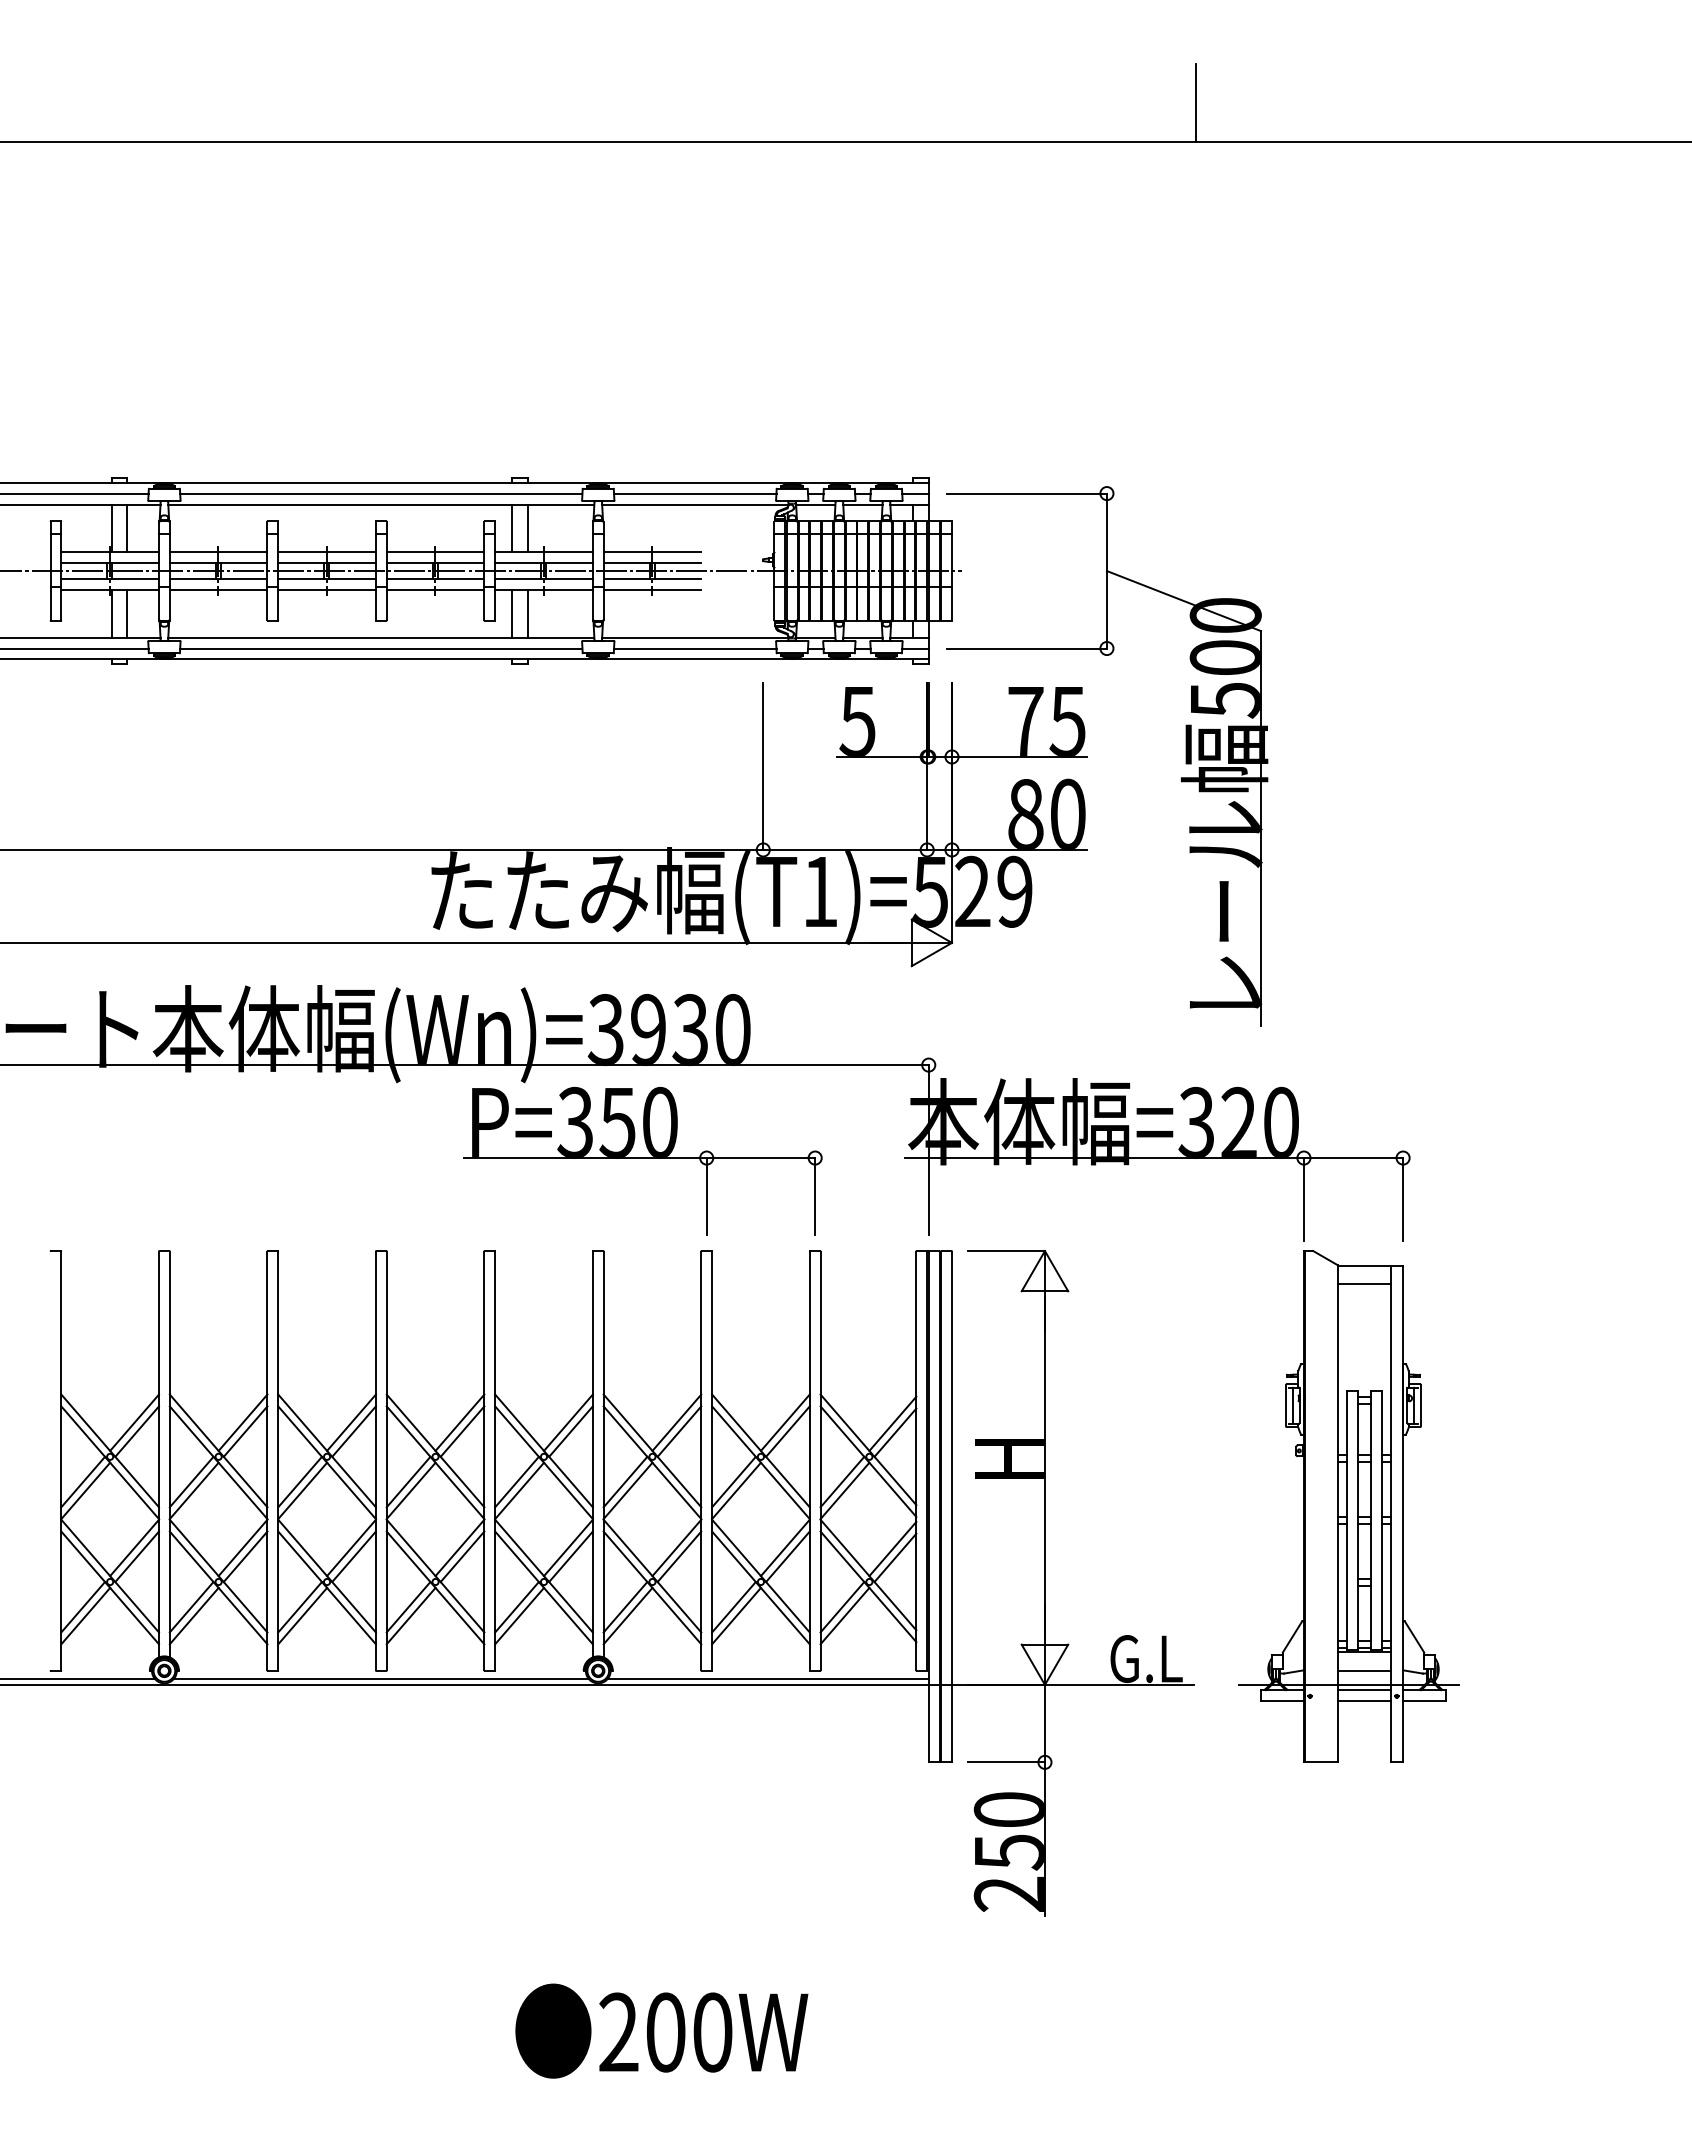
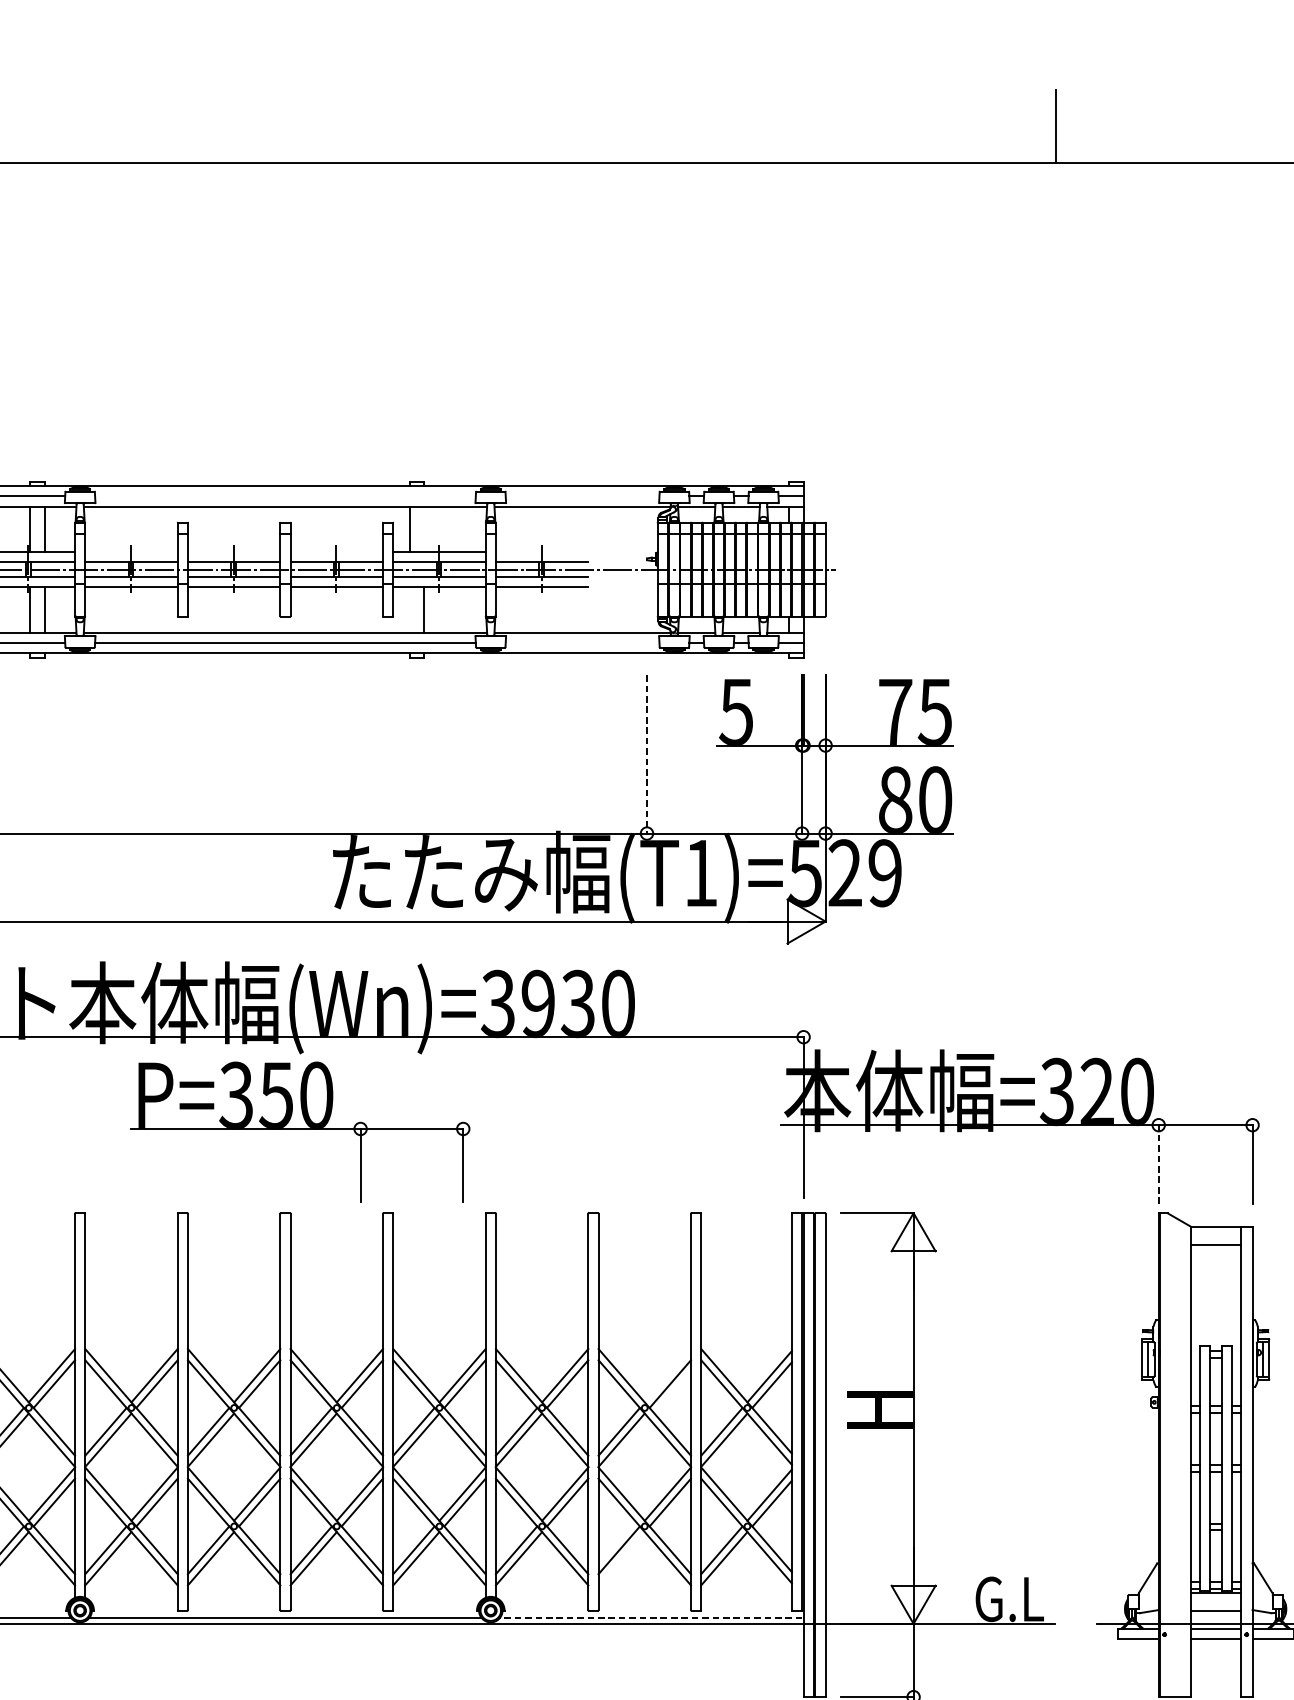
line: (381, 493) -> (285, 496), removed
line: (695, 493) -> (582, 496), removed
line: (527, 528) -> (423, 529), removed
line: (218, 552) -> (131, 552), removed
line: (326, 552) -> (233, 552), removed
line: (435, 552) -> (336, 552), removed
line: (652, 552) -> (542, 552), removed
line: (512, 613) -> (409, 609), removed
line: (695, 648) -> (582, 642), removed
line: (763, 766) -> (647, 754), solid -> dashed
part: (1180, 778) -> (1041, 765), removed
part: (642, 1160) -> (299, 1131), moved
line: (1303, 1199) -> (1158, 1164), solid -> dashed
line: (784, 1422) -> (667, 1375), removed
line: (736, 1615) -> (621, 1558), removed
line: (767, 1678) -> (650, 1617), solid -> dashed

